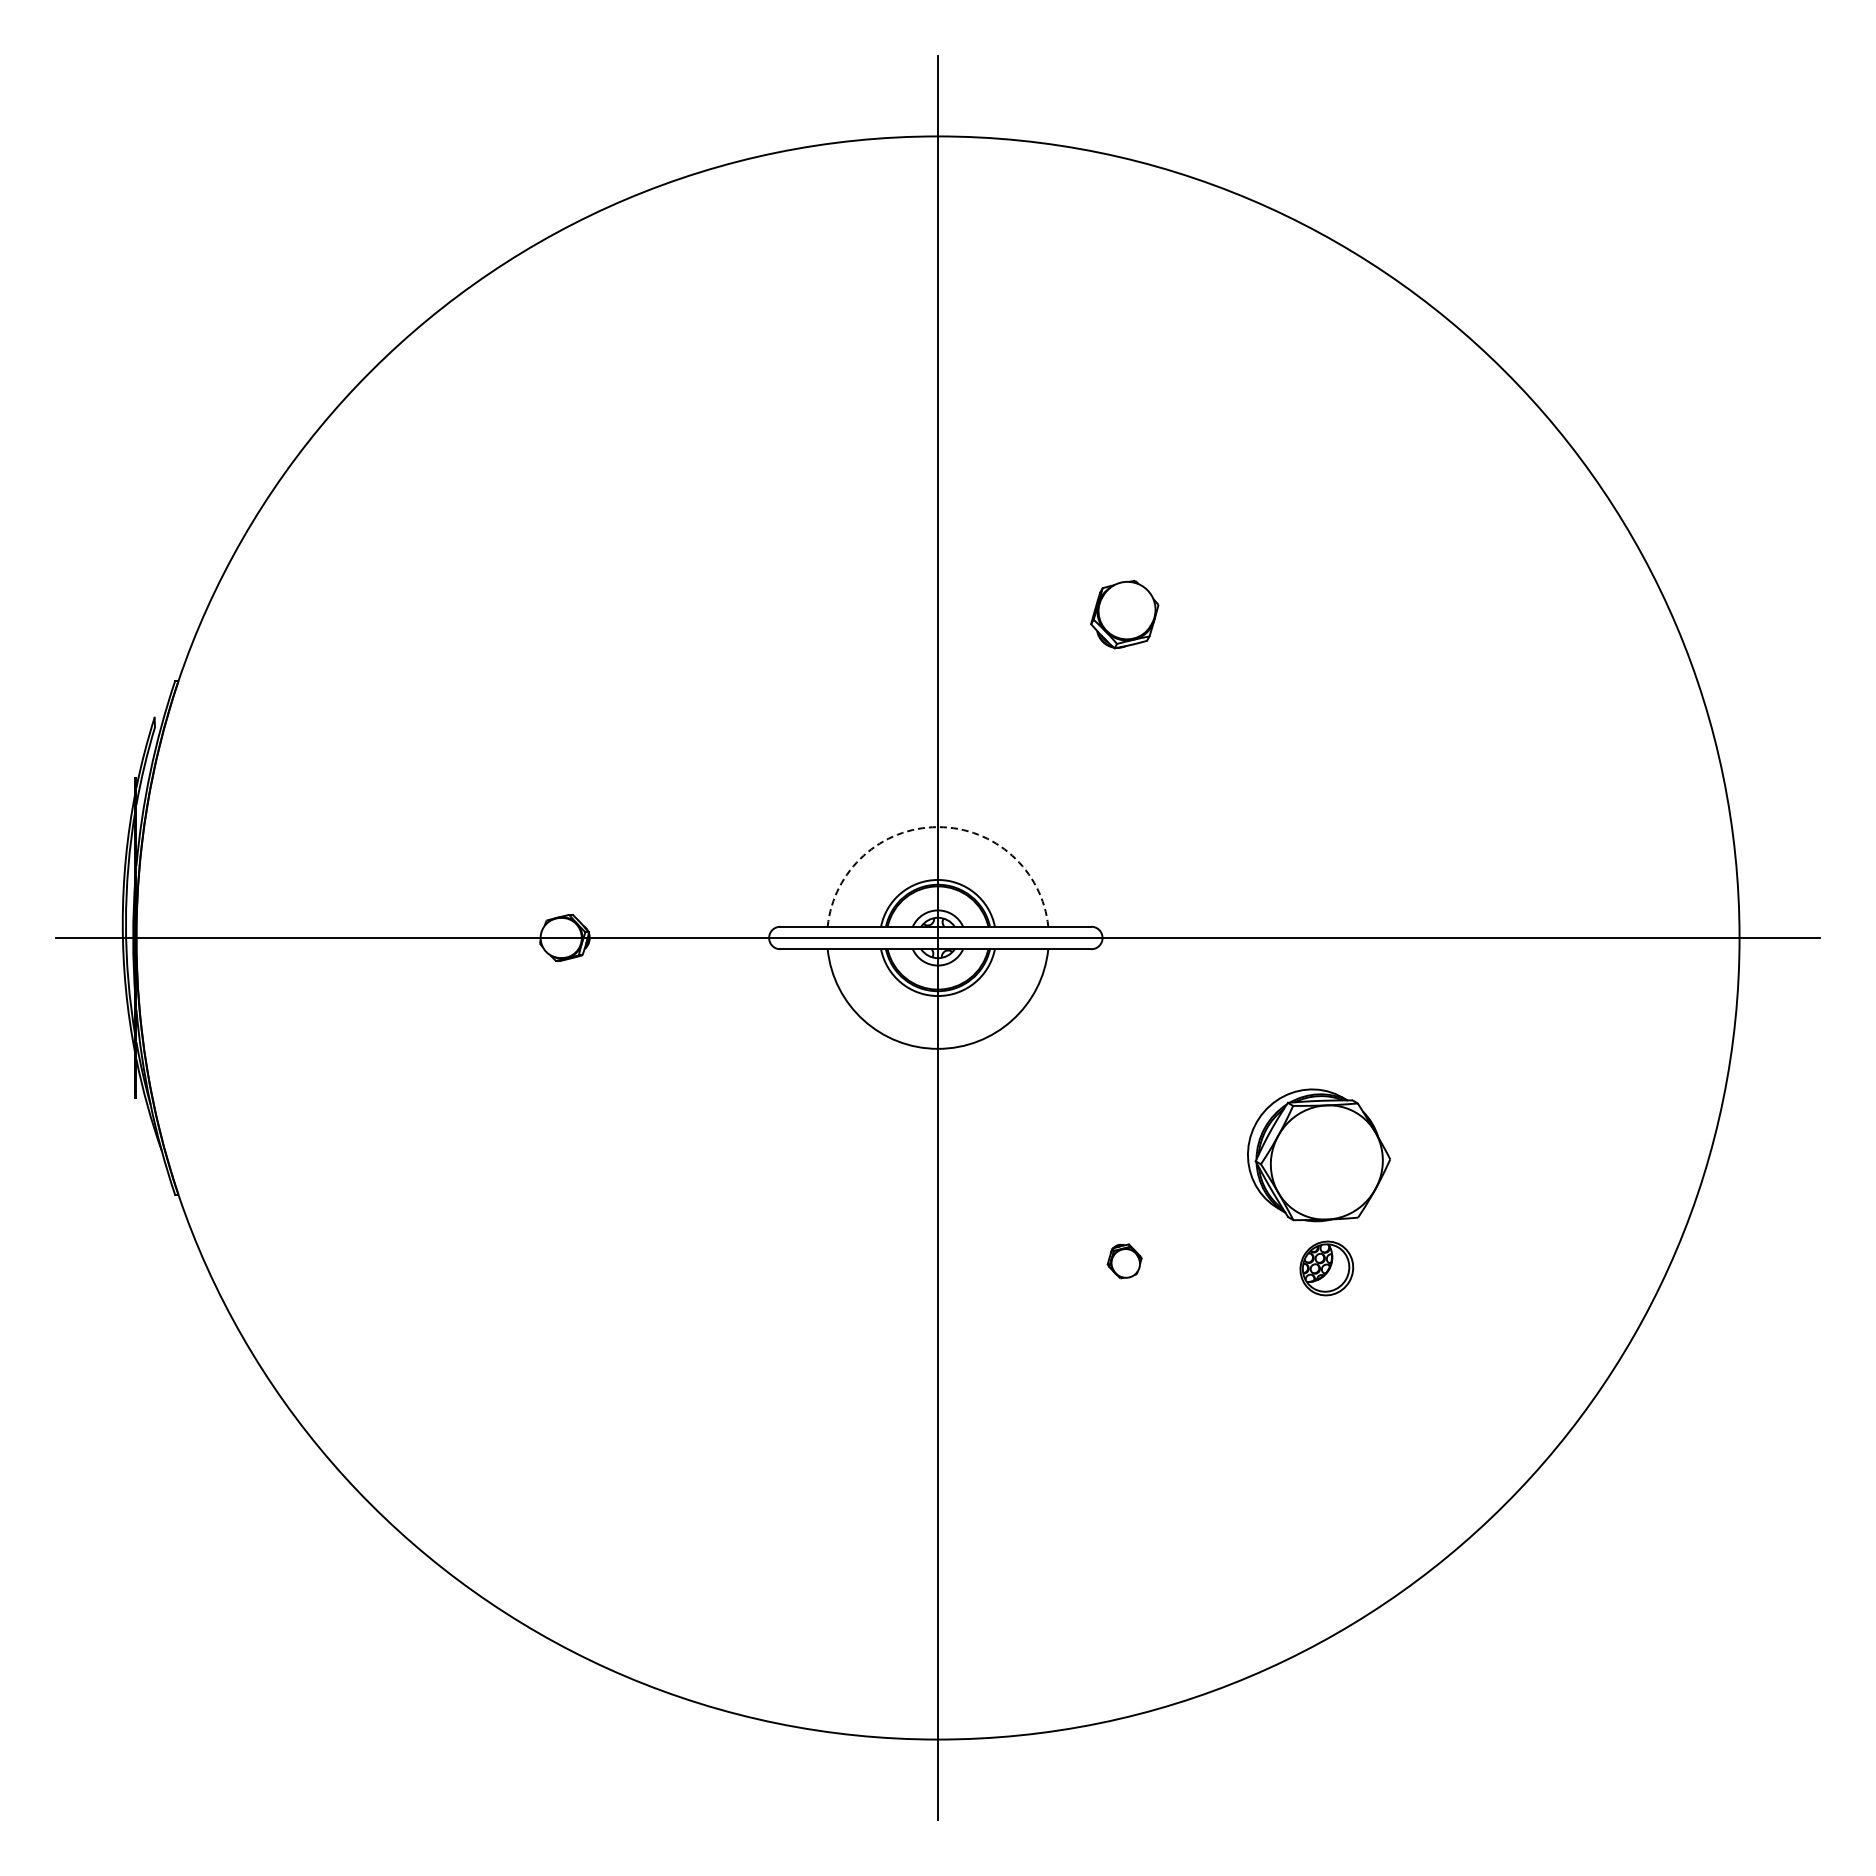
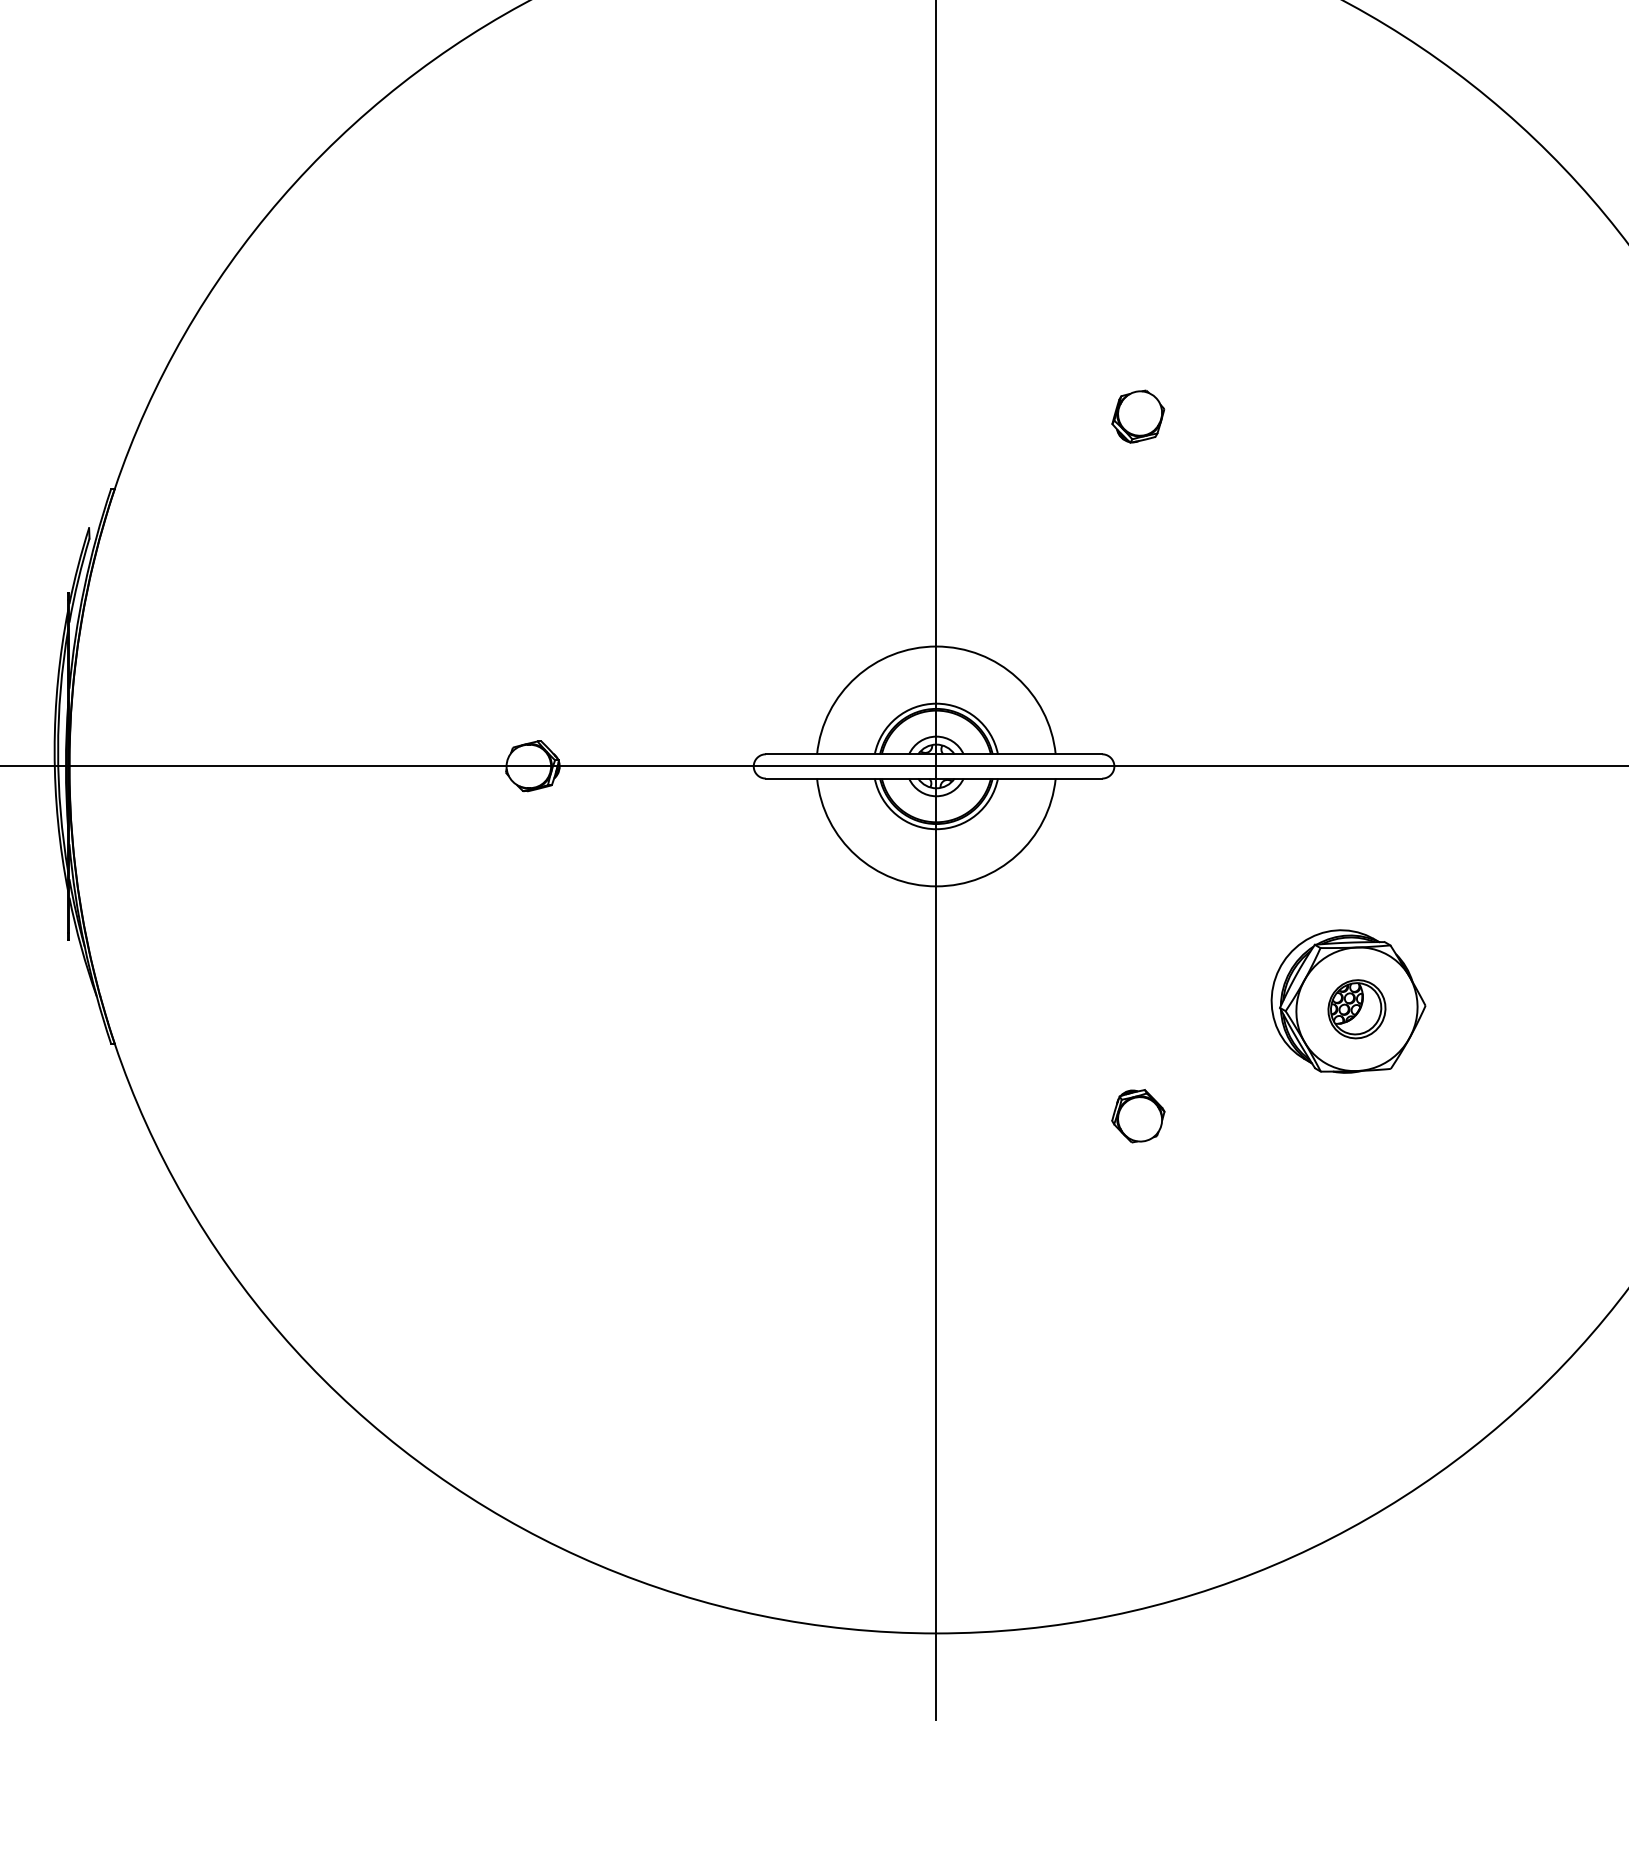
part: (1124, 614) -> (1138, 416), size x0.71
arc: (938, 827) -> (936, 646), dashed -> solid
part: (1124, 1261) -> (1138, 1116), size x1.43
part: (1326, 1268) -> (1356, 1009), moved

